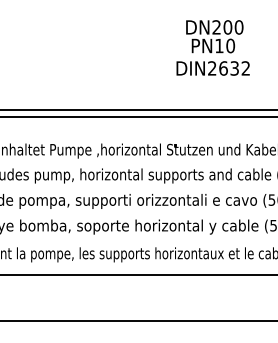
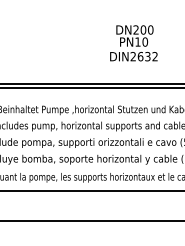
text: (212, 48) -> (133, 43), moved

